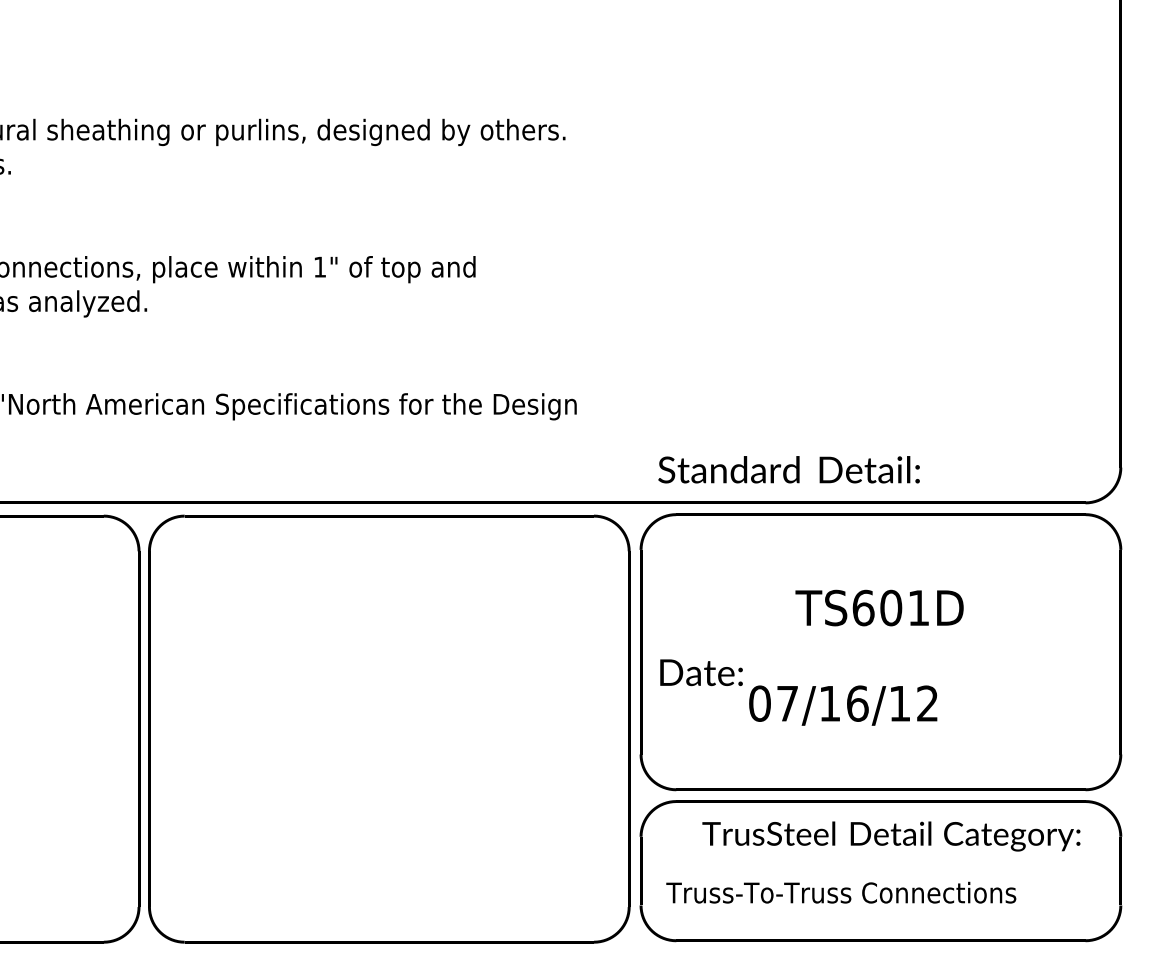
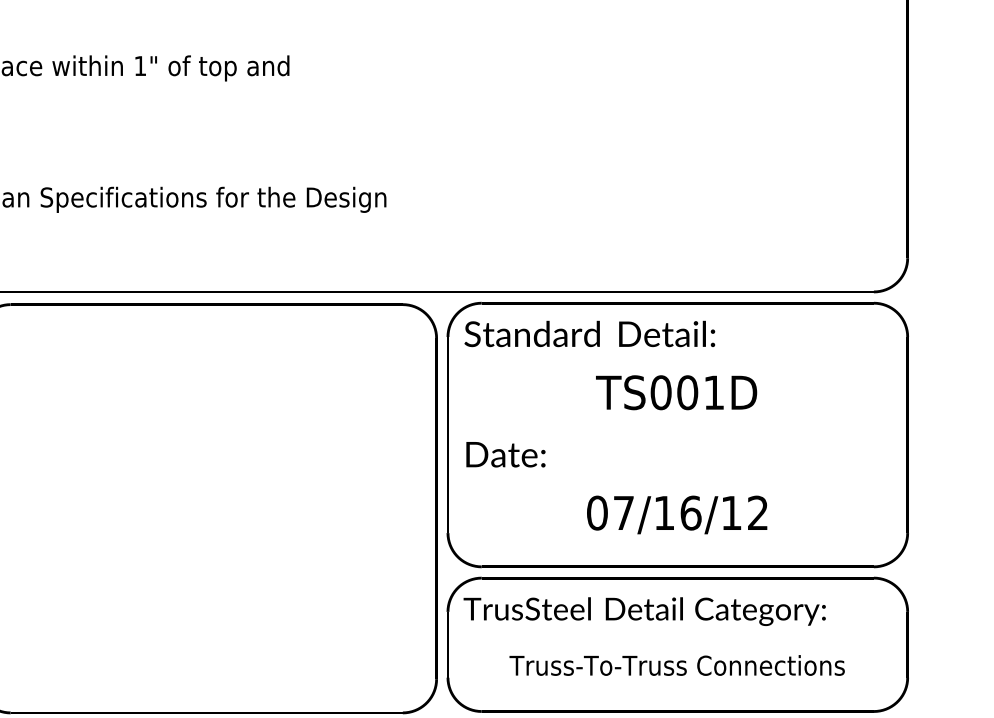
text: (788, 469) -> (589, 333), moved
text: (863, 607) -> (661, 392), TS601D -> TS001D
text: (843, 705) -> (677, 514), moved
text: (891, 836) -> (644, 611), moved
text: (841, 892) -> (677, 665), moved

